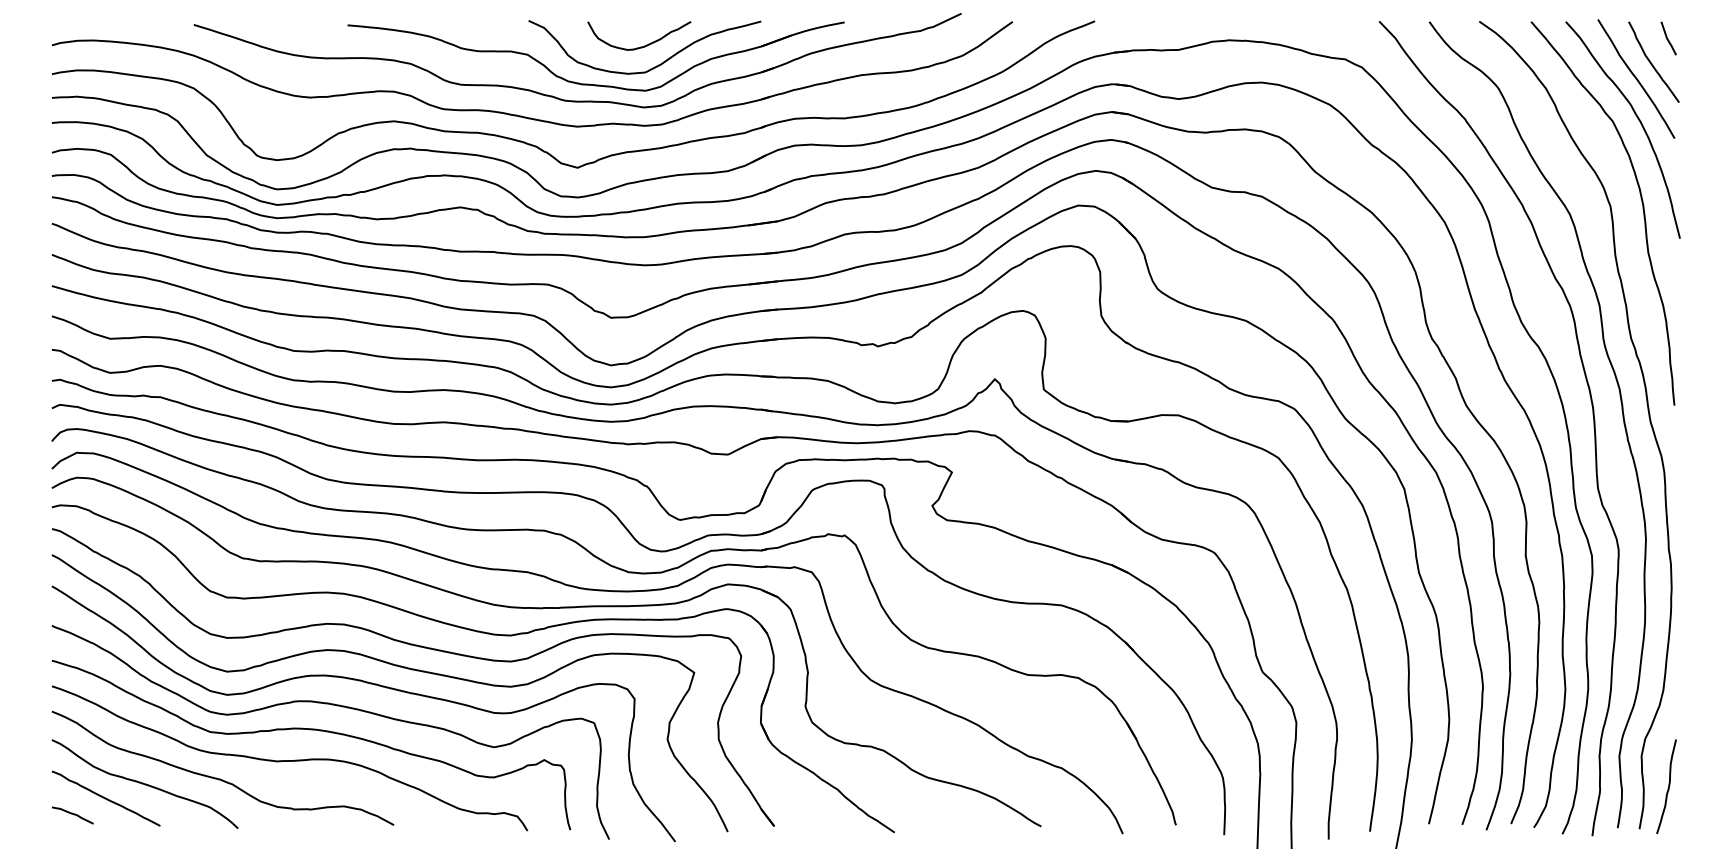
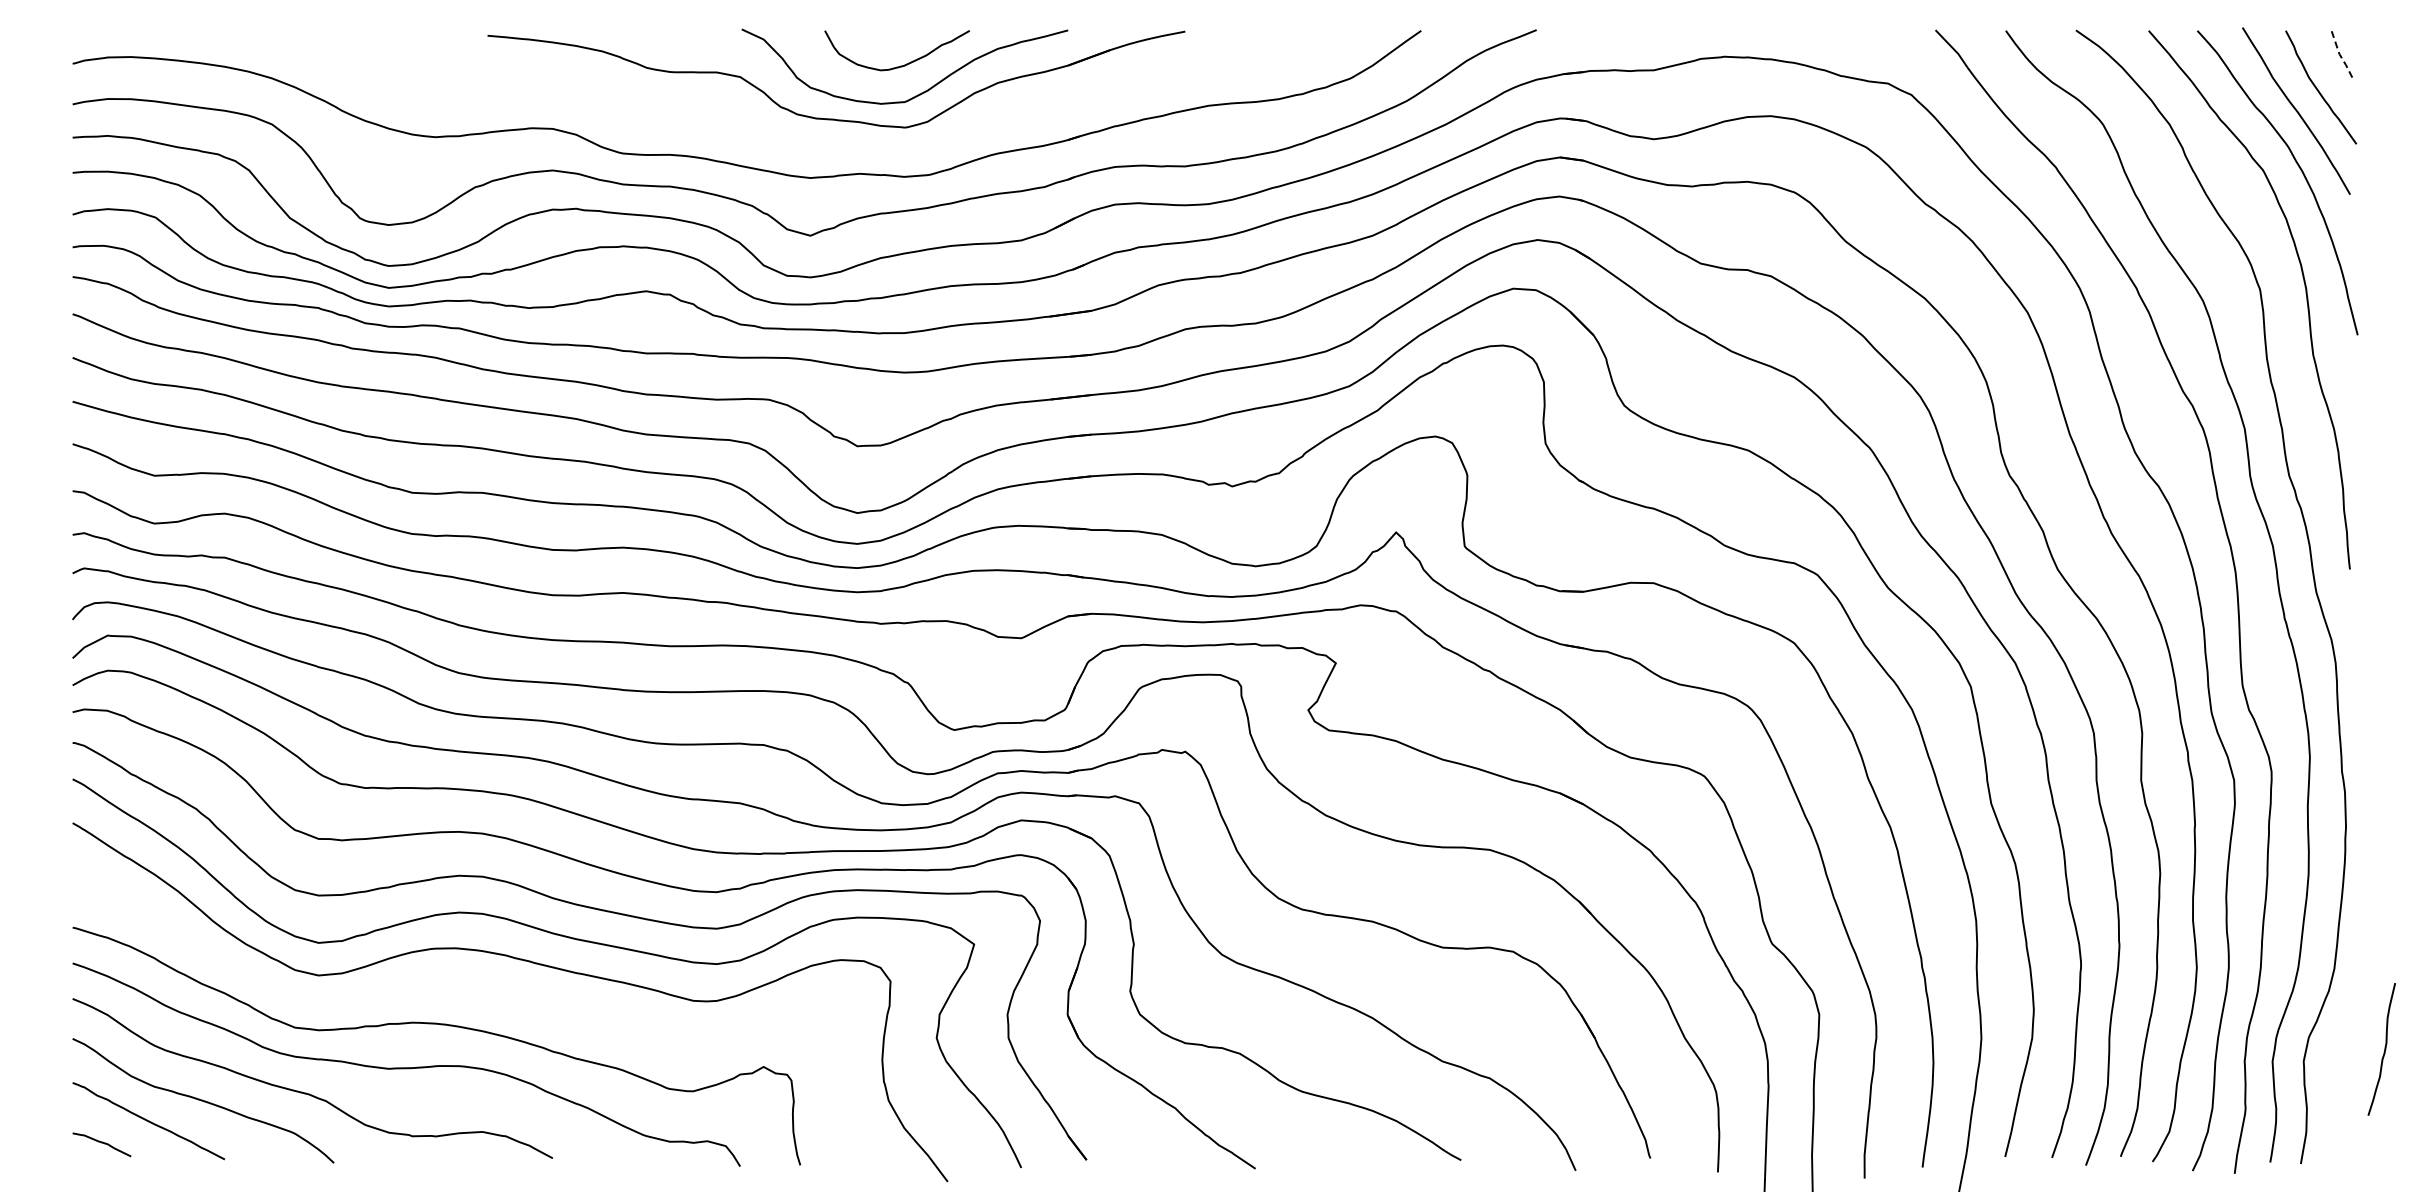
line: (1667, 39) -> (2339, 55), solid -> dashed
part: (576, 100) -> (808, 141), removed
curve: (333, 705) -> (468, 990), removed
curve: (1668, 786) -> (2384, 1049), moved

